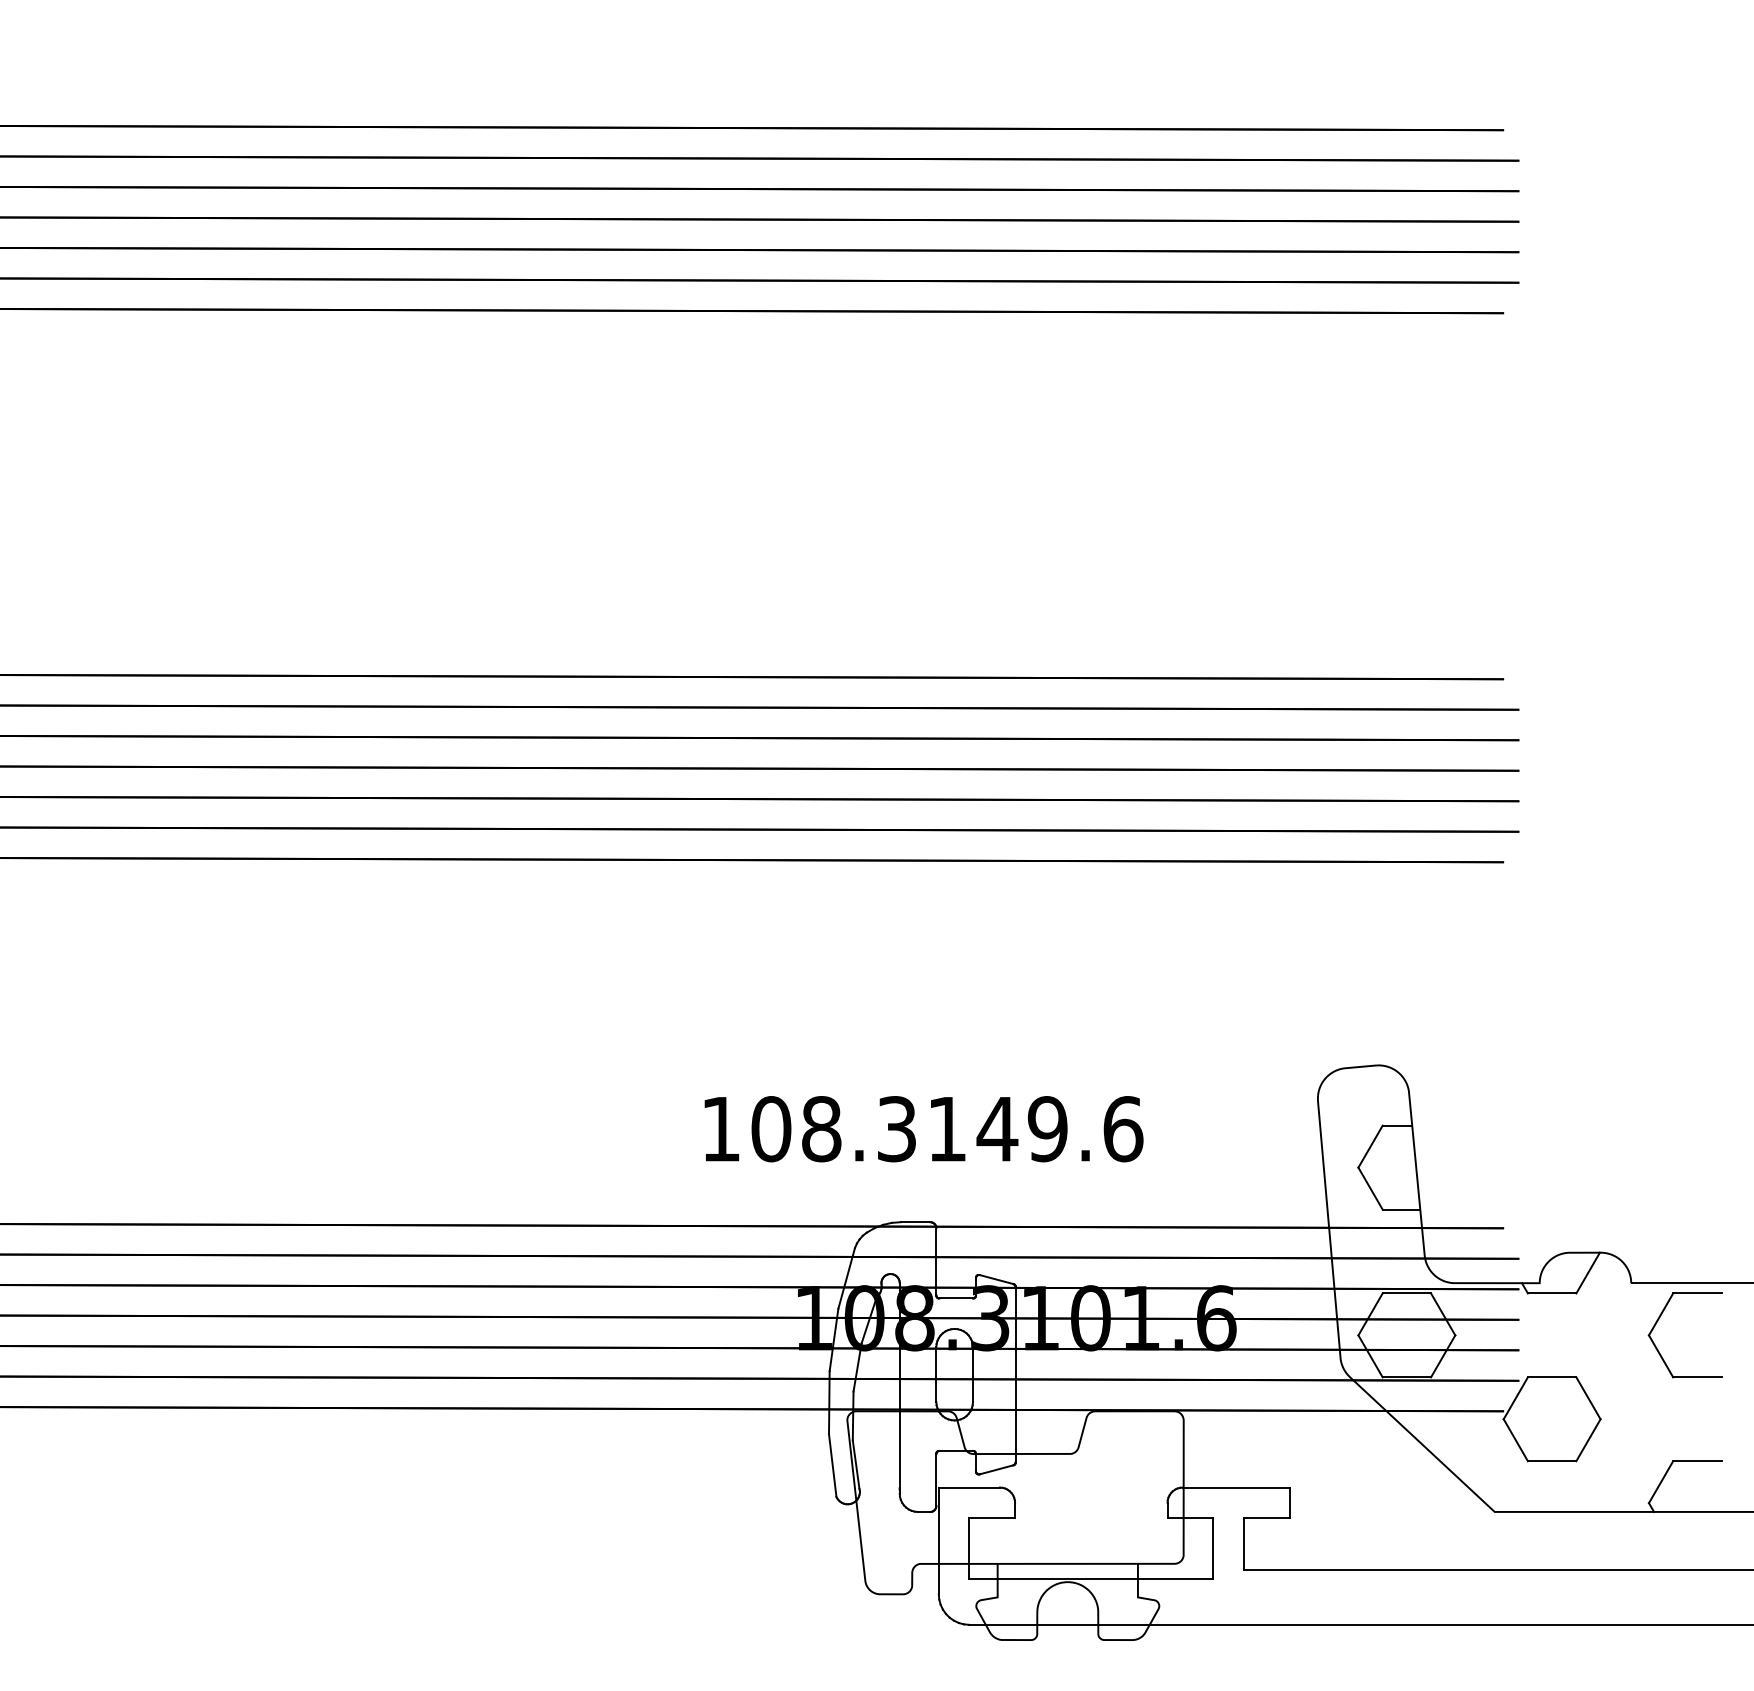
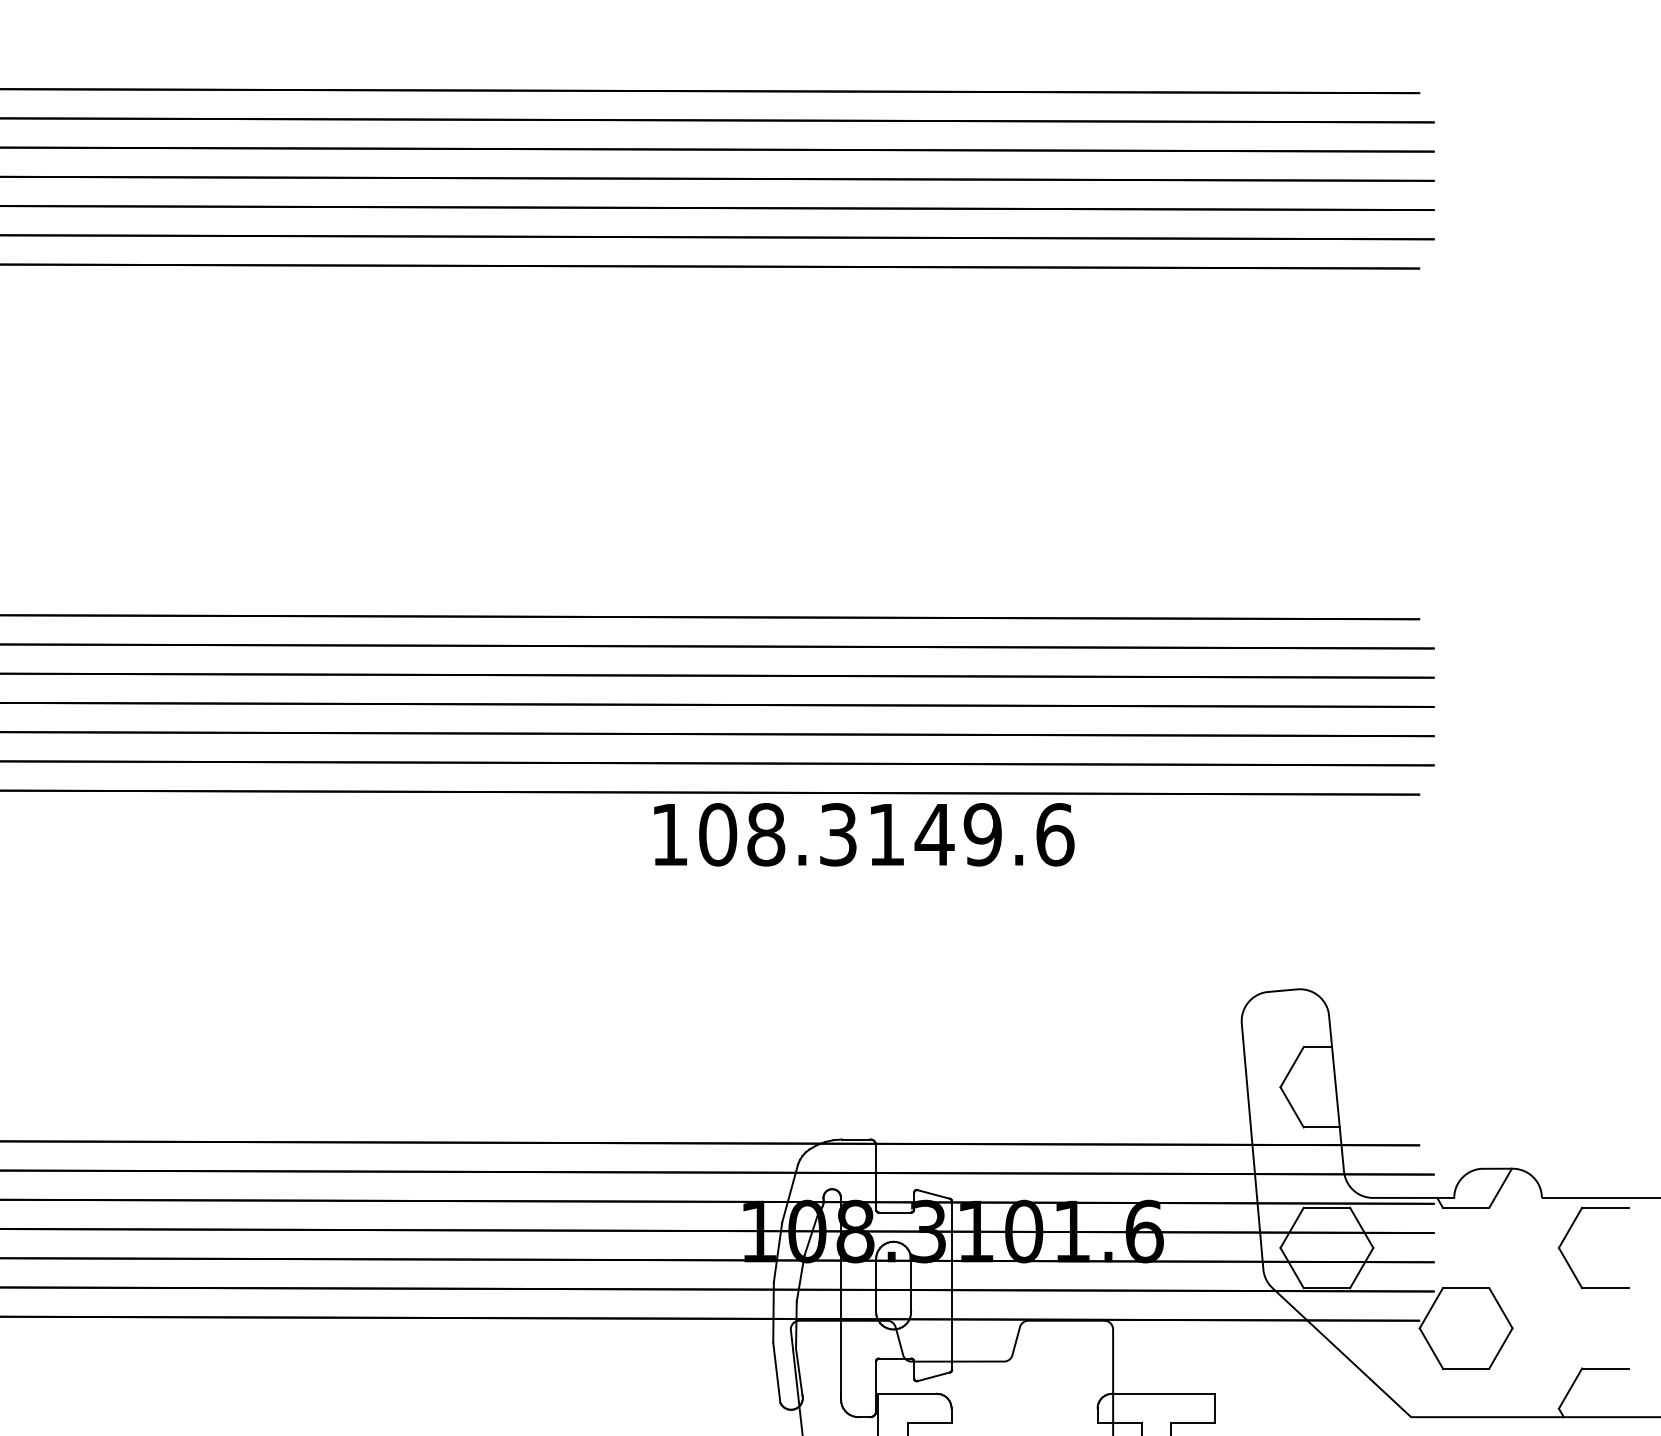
text: (923, 1129) -> (863, 835), moved

